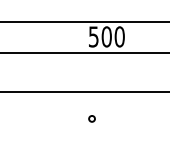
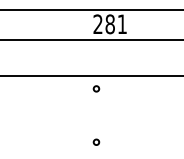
text: (107, 37) -> (110, 24), 500 -> 281
circle: (92, 118) -> (96, 88), moved

